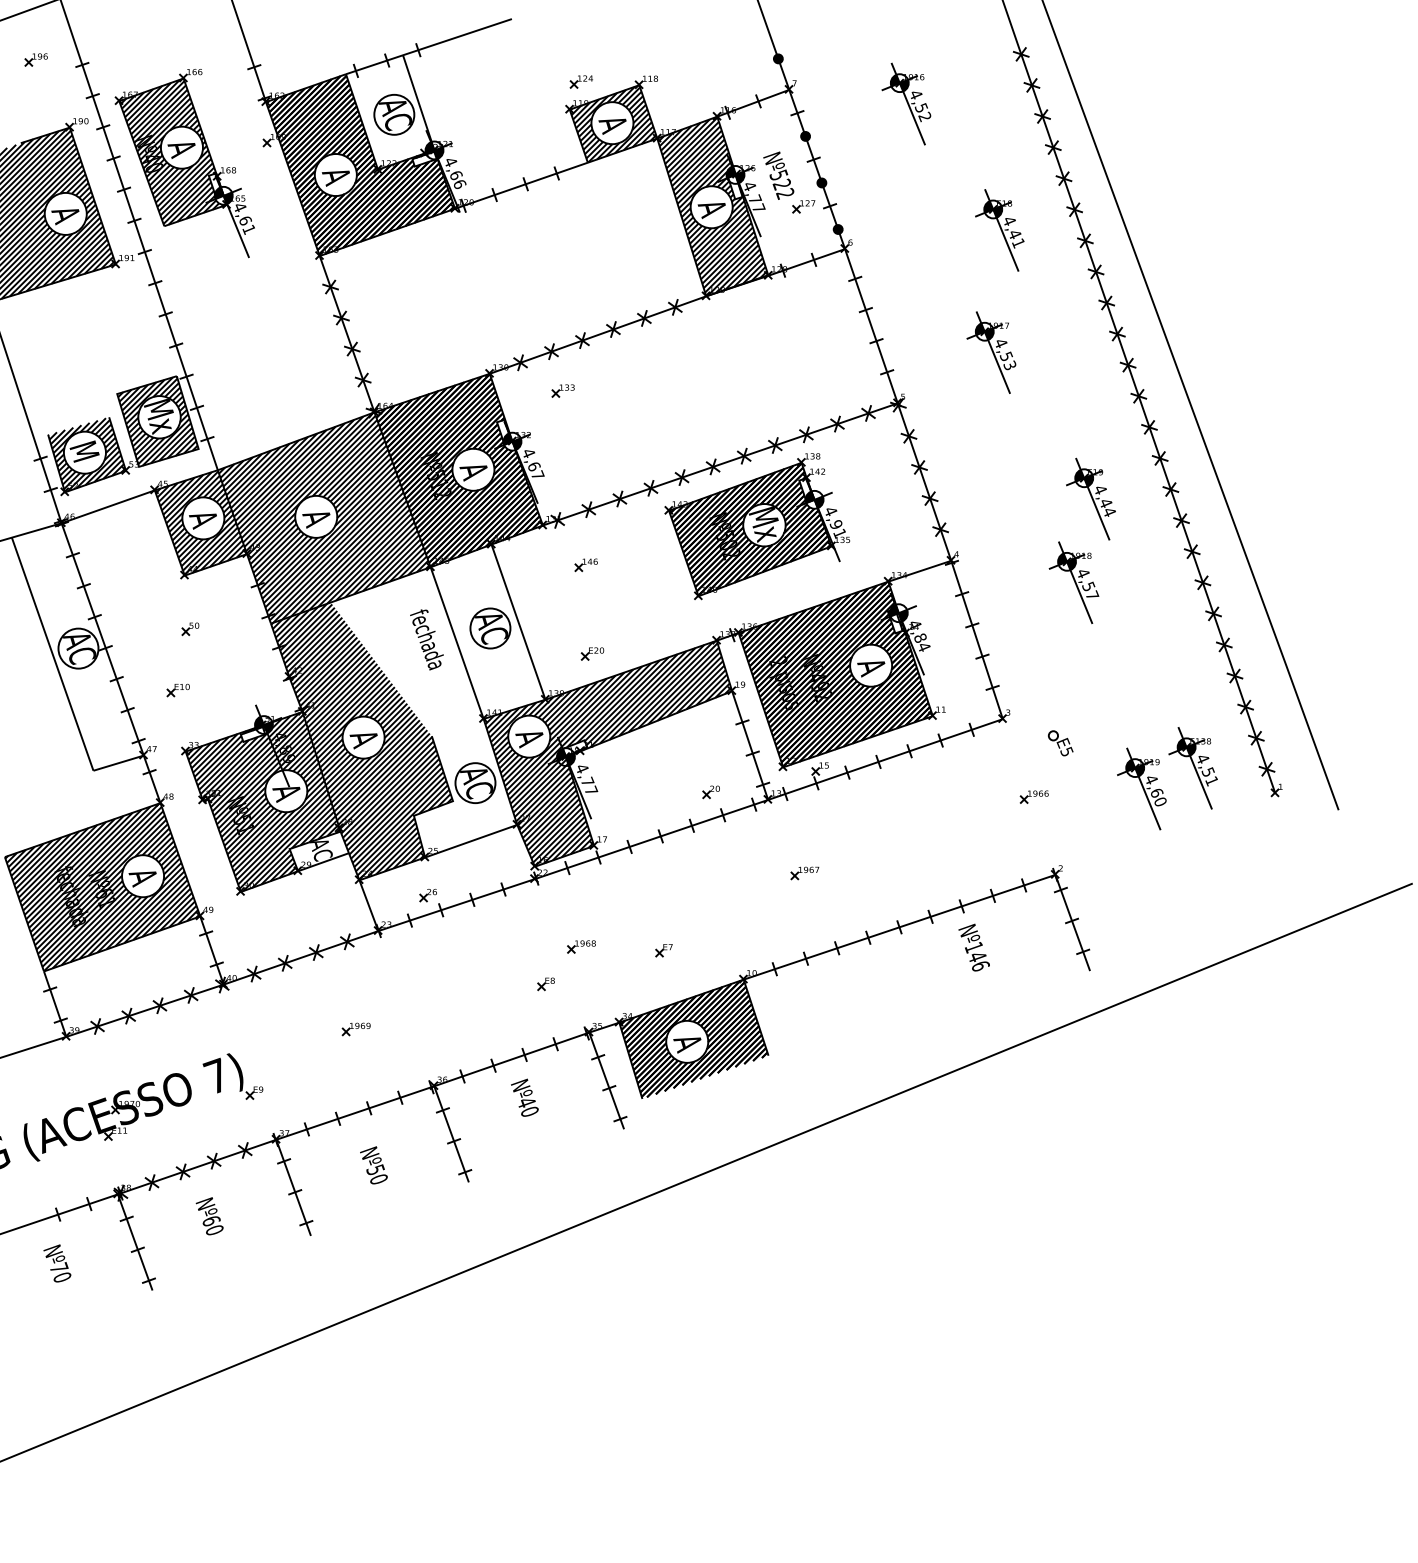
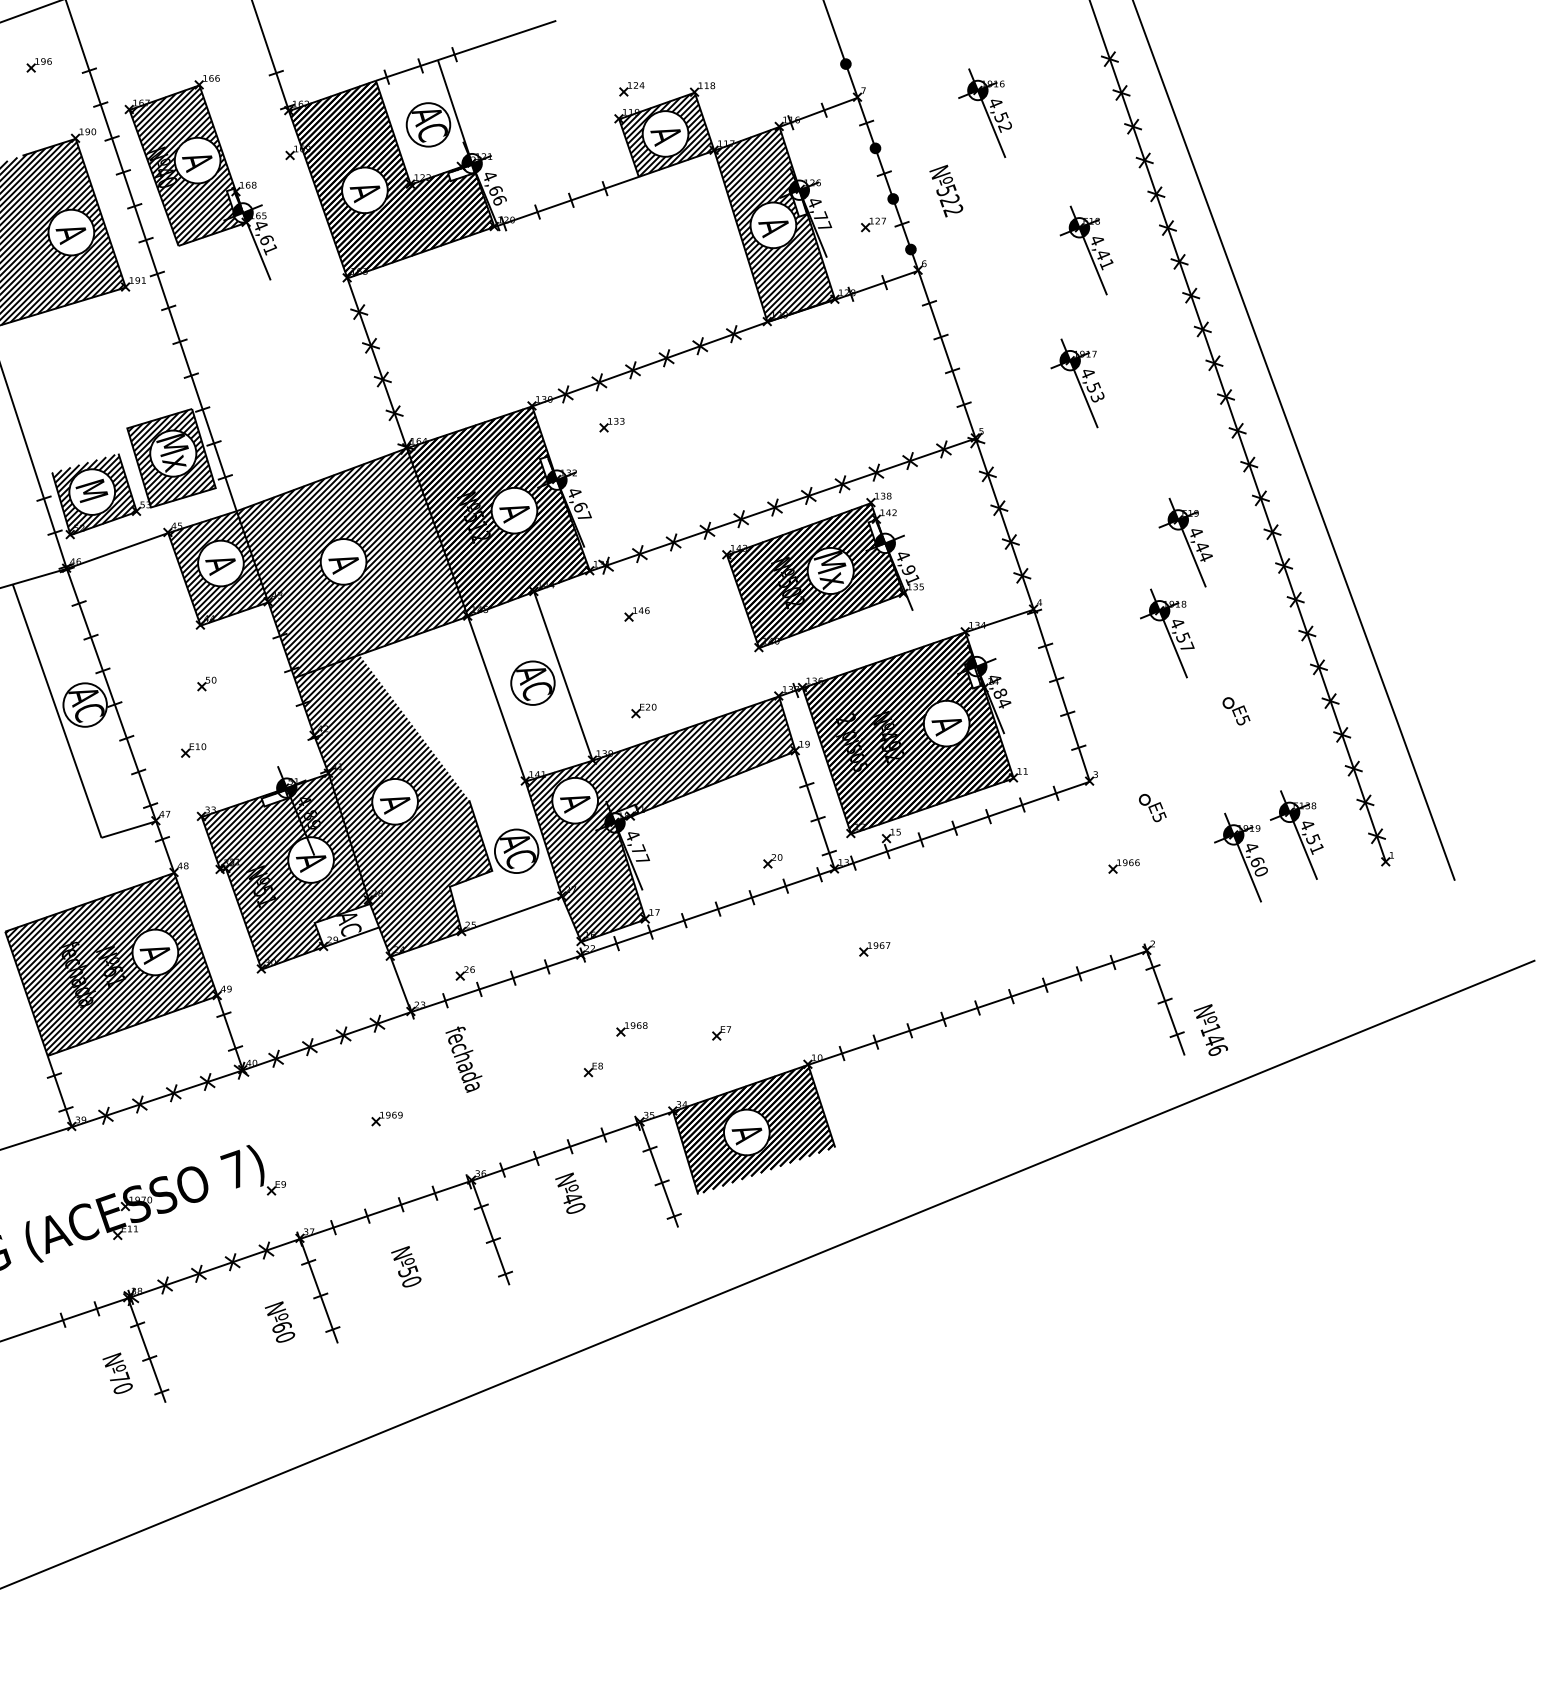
text: (778, 175) -> (946, 190), moved
text: (426, 639) -> (463, 1059), moved
part: (1137, 654) -> (1236, 711), added
text: (973, 947) -> (1210, 1029), moved
text: (209, 1216) -> (279, 1322), moved
text: (57, 1263) -> (117, 1373), moved

